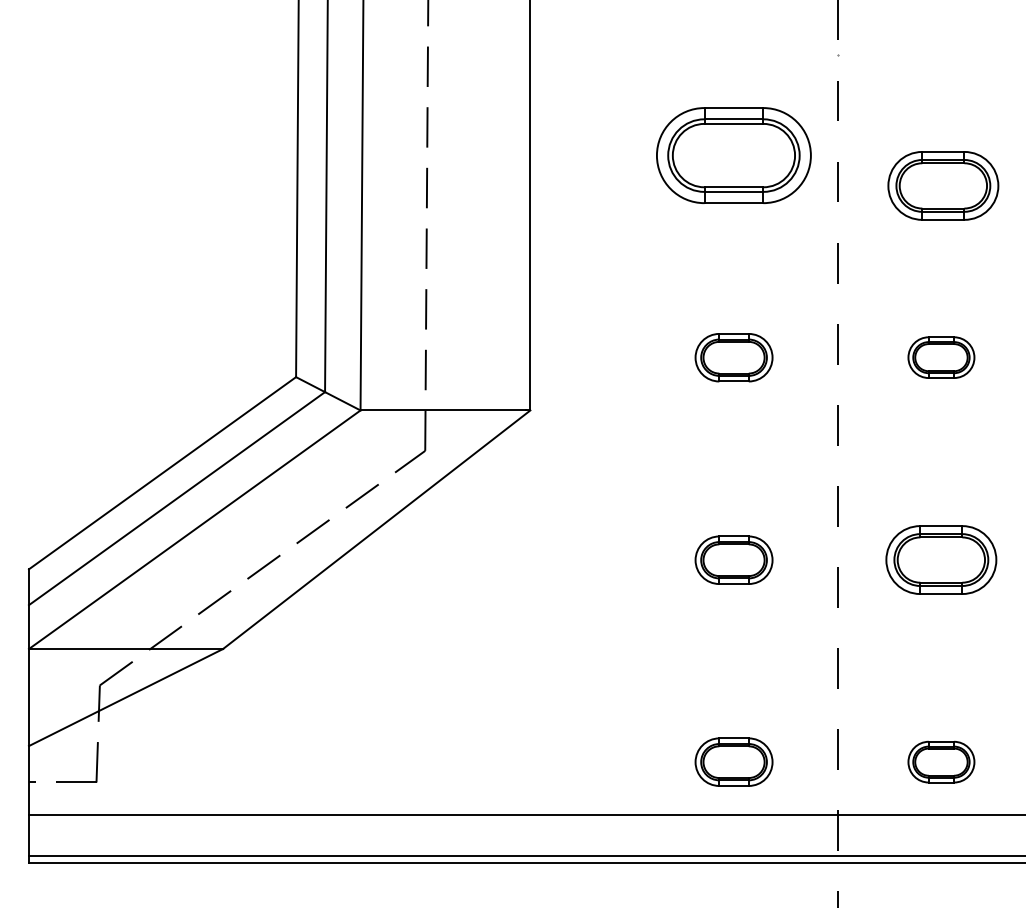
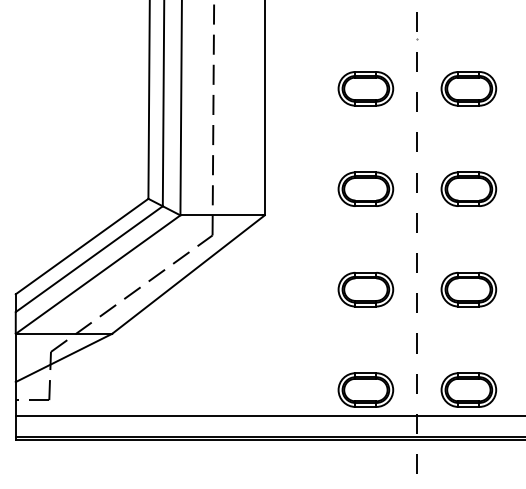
part: (733, 154) -> (365, 88), size x0.71
part: (942, 185) -> (468, 88), moved
part: (733, 356) -> (365, 188), size x1.43
part: (940, 356) -> (468, 188), size x1.67
part: (733, 559) -> (365, 289), size x1.43
part: (733, 761) -> (365, 389), size x1.43
part: (940, 761) -> (468, 389), size x1.67

